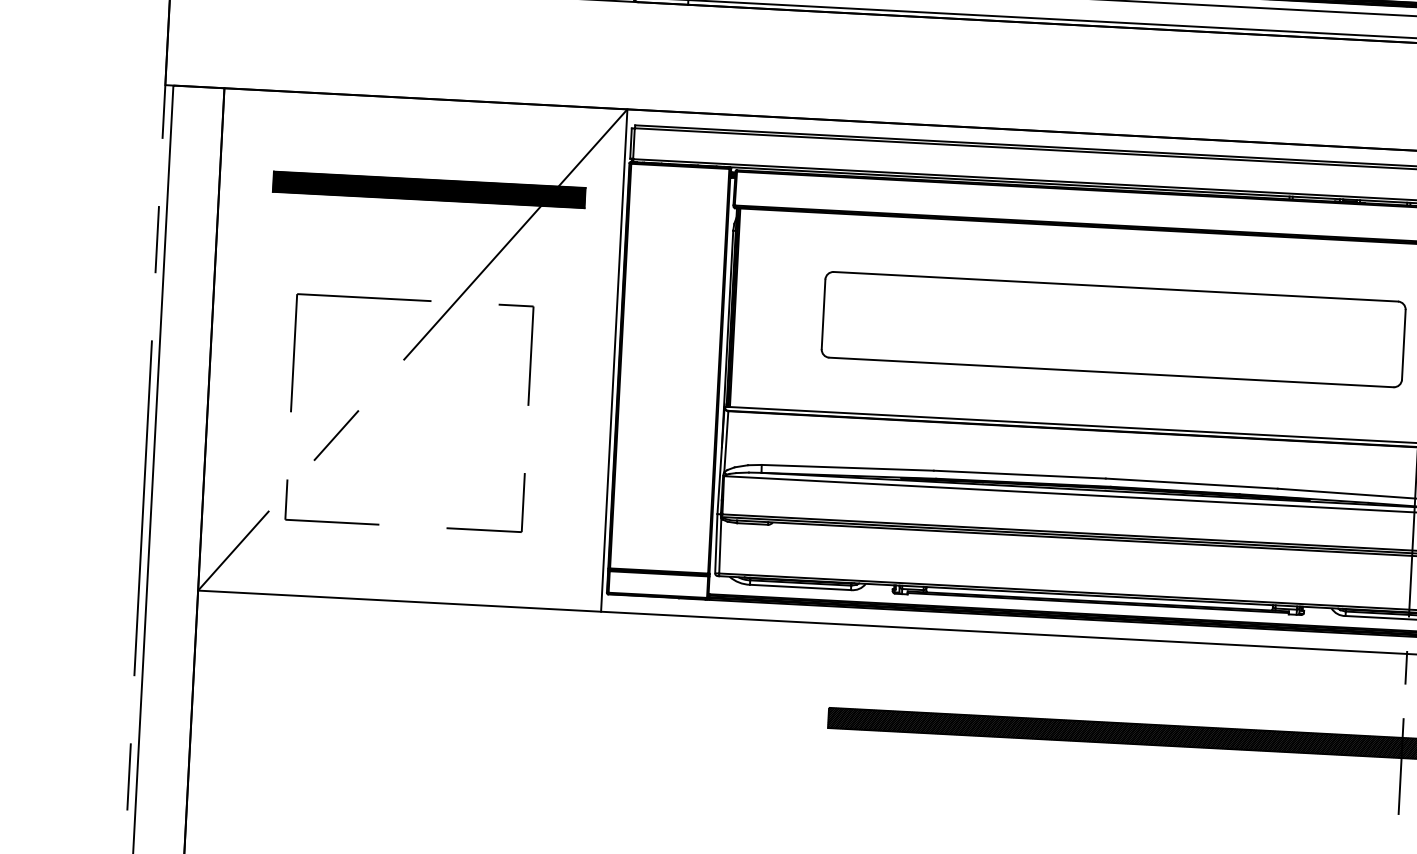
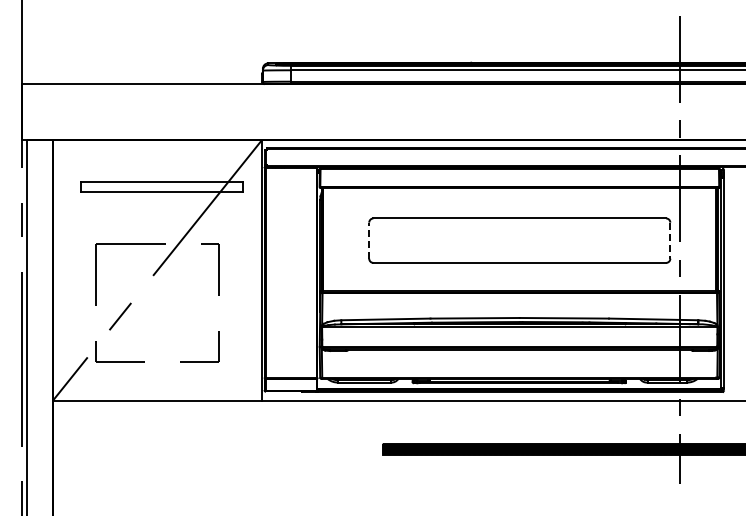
hatch: (428, 188) -> (161, 186), removed
line: (824, 314) -> (369, 240), solid -> dashed
line: (1404, 346) -> (670, 241), solid -> dashed

